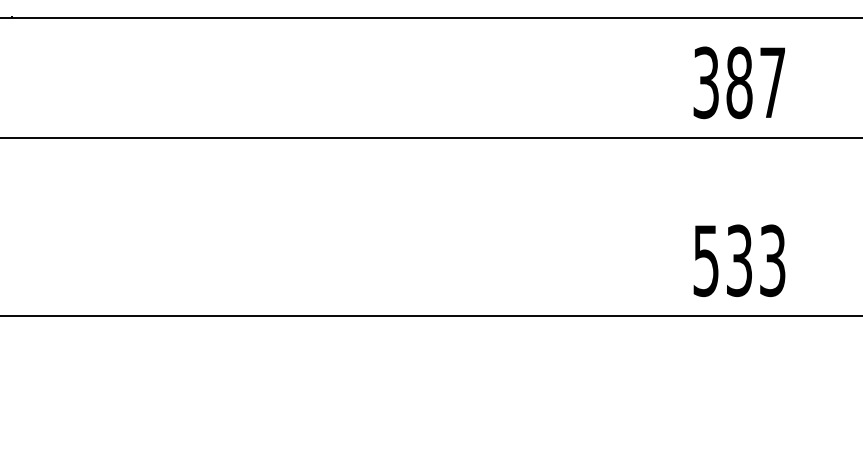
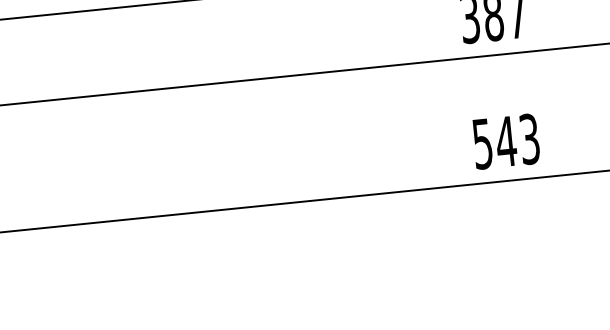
text: (739, 260) -> (506, 141), 533 -> 543

